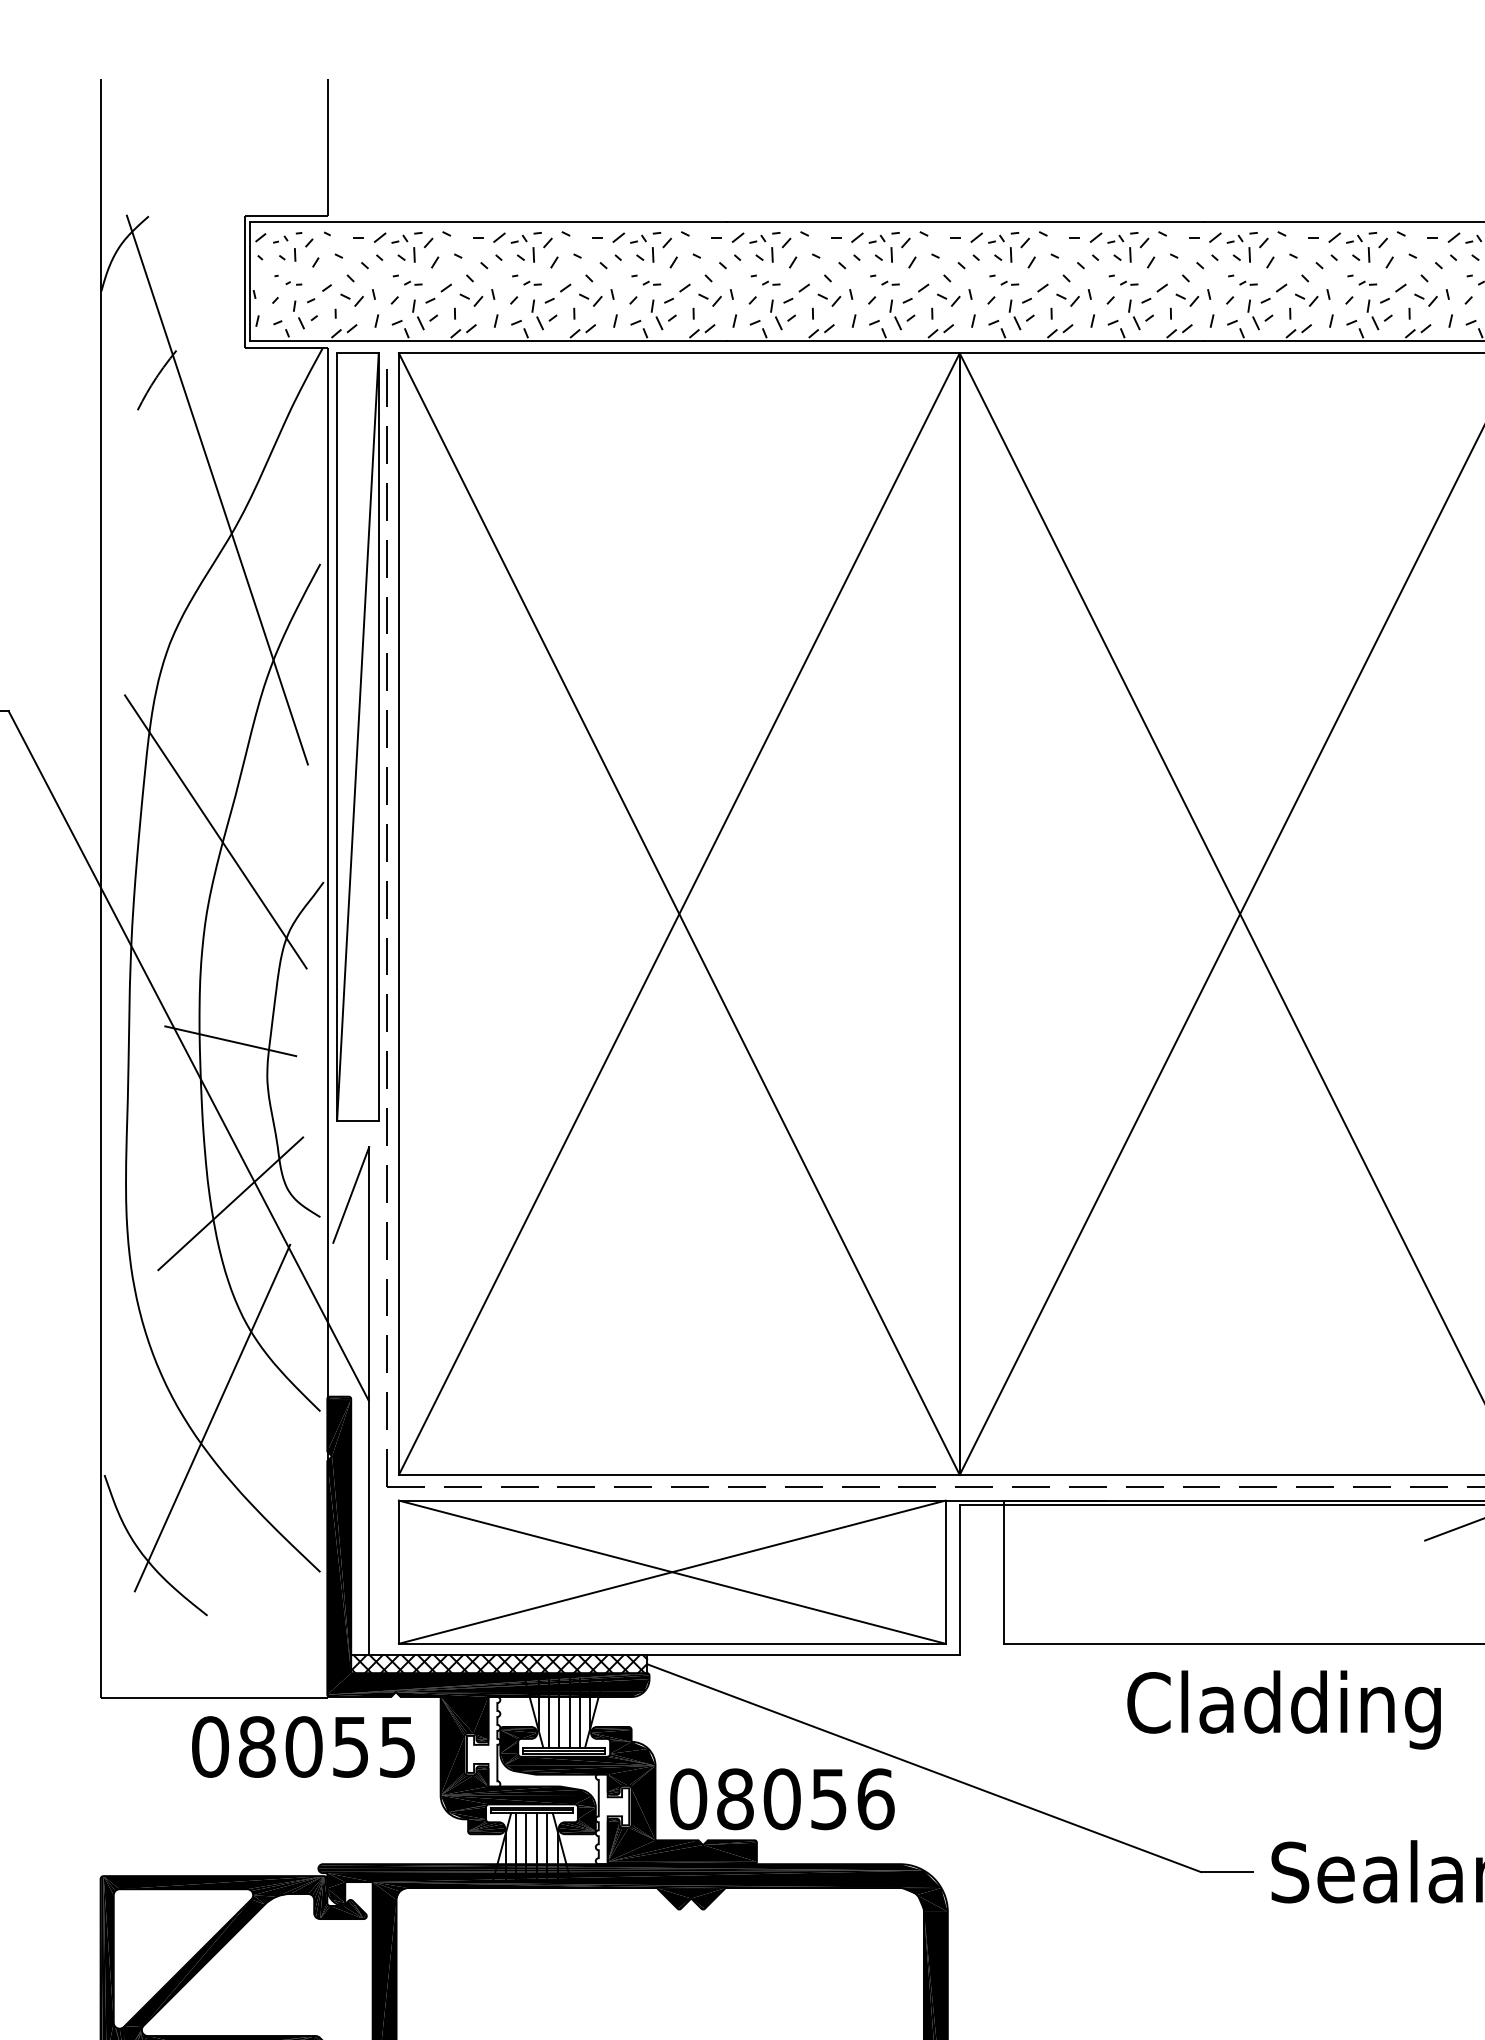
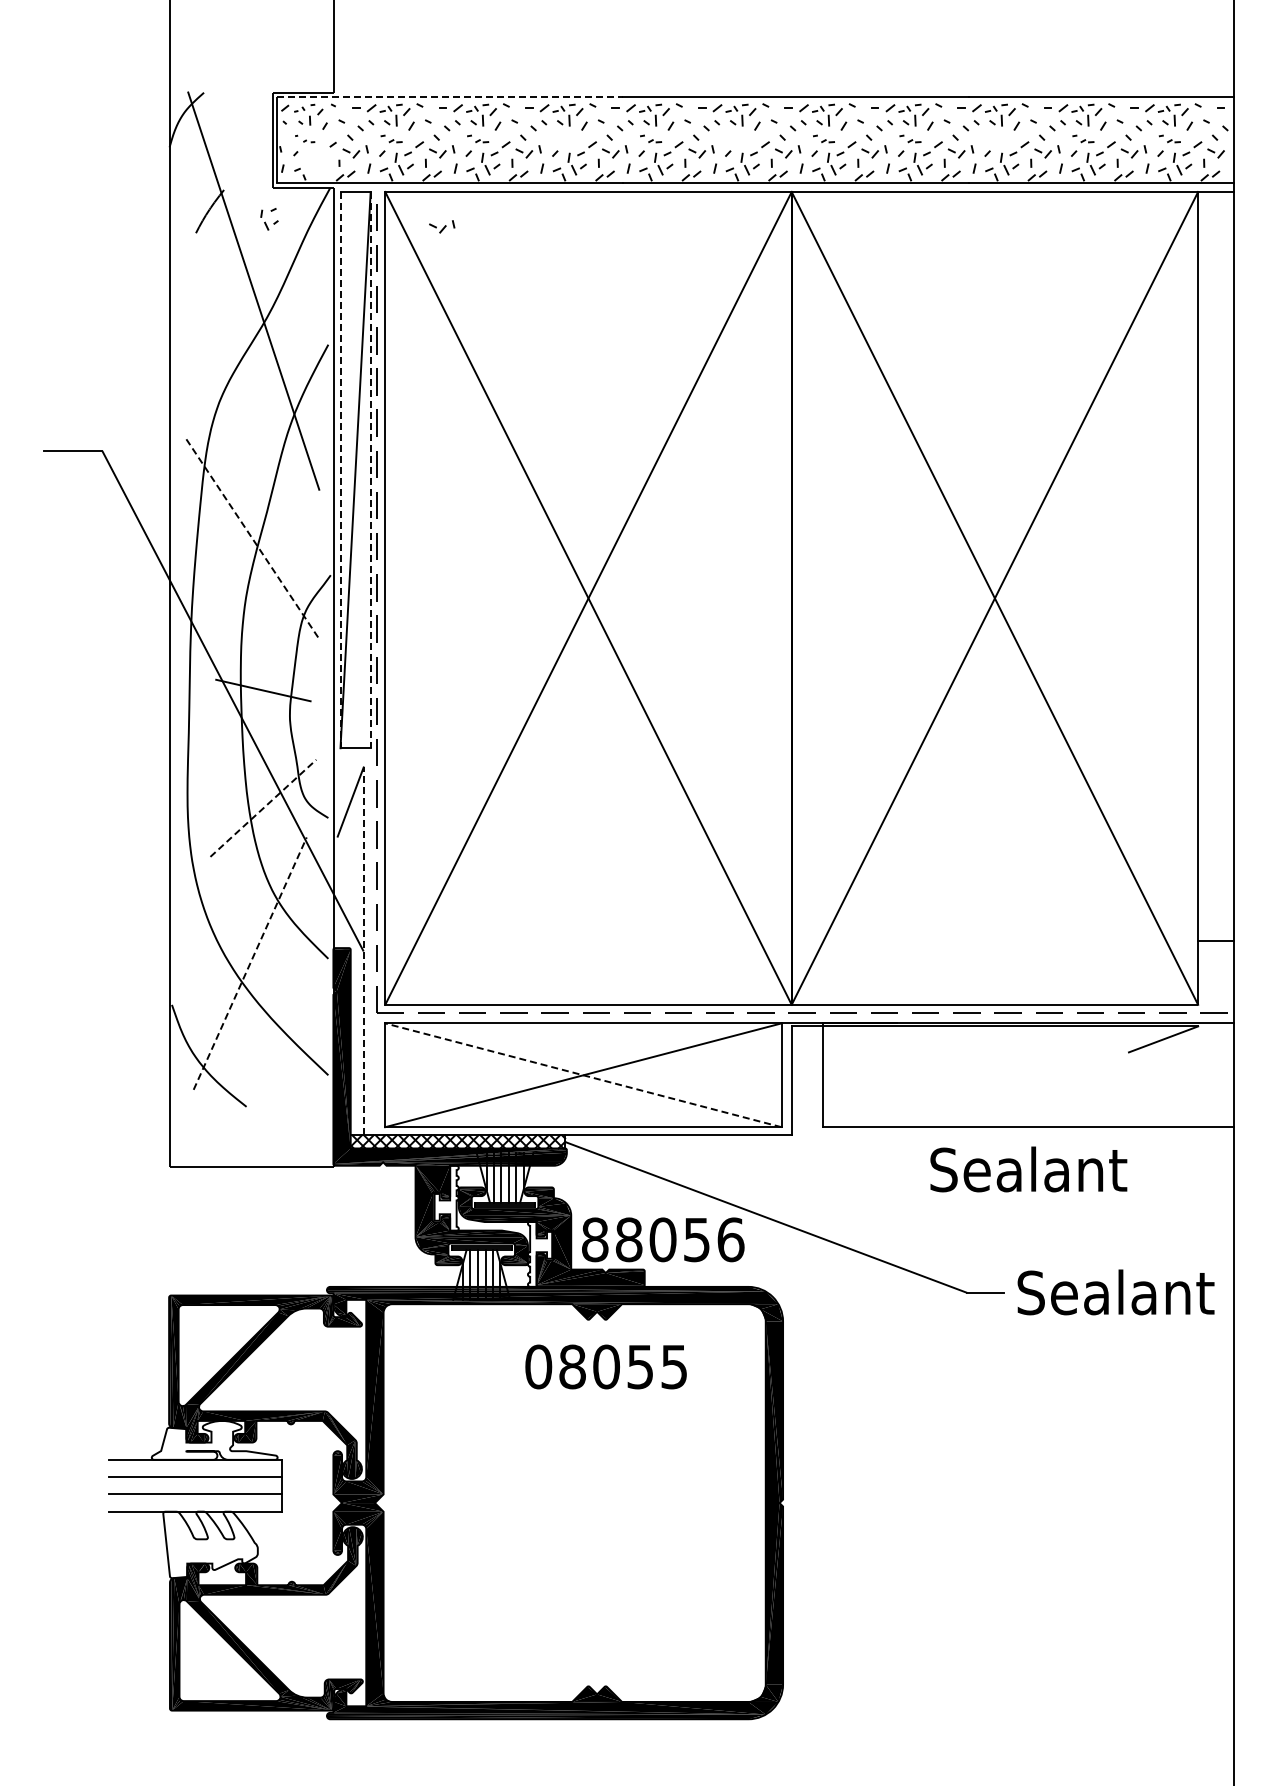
line: (487, 221) -> (449, 96), solid -> dashed
part: (646, 279) -> (564, 138), removed
part: (884, 279) -> (737, 138), removed
part: (1242, 279) -> (996, 138), removed
part: (305, 314) -> (269, 219), moved
part: (477, 400) -> (442, 226), added
line: (337, 737) -> (340, 470), solid -> dashed
line: (378, 737) -> (370, 470), solid -> dashed
line: (215, 831) -> (252, 538), solid -> dashed
line: (230, 1204) -> (263, 808), solid -> dashed
line: (368, 1399) -> (363, 950), solid -> dashed
line: (212, 1417) -> (250, 963), solid -> dashed
line: (672, 1572) -> (583, 1075), solid -> dashed
text: (1283, 1709) -> (1026, 1174), Cladding -> Sealant
text: (302, 1746) -> (605, 1366), moved
text: (687, 1798) -> (594, 1239), 08056 -> 88056

